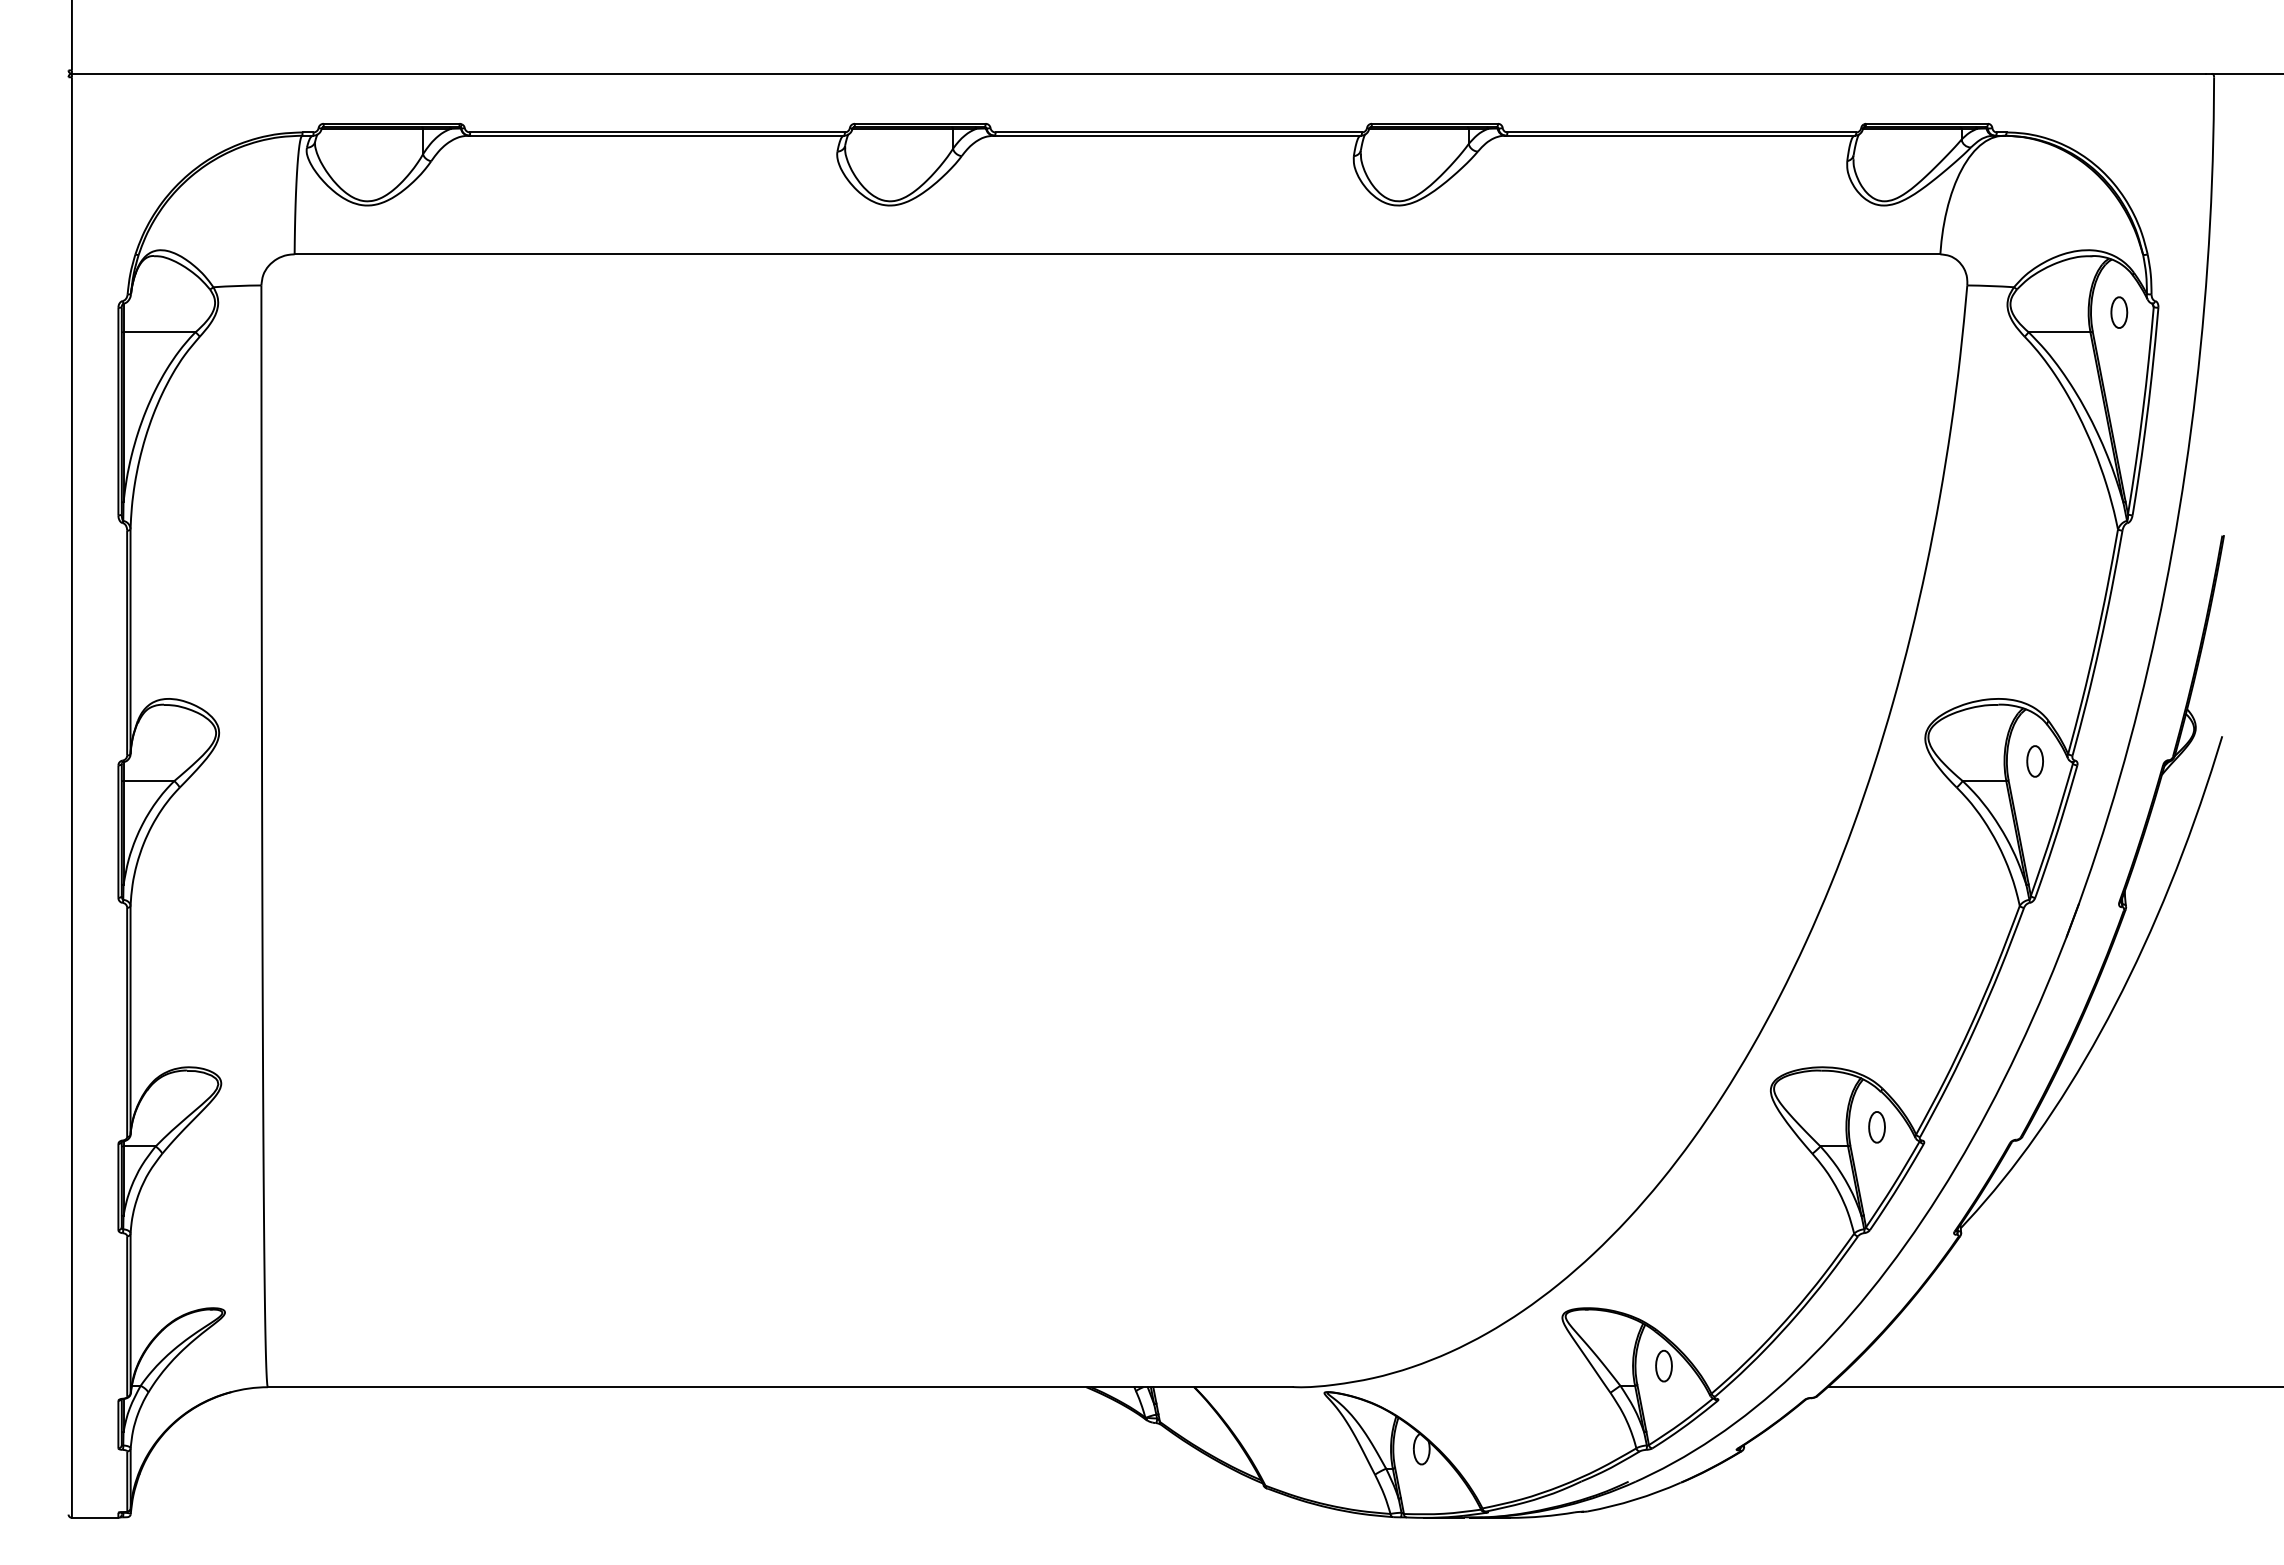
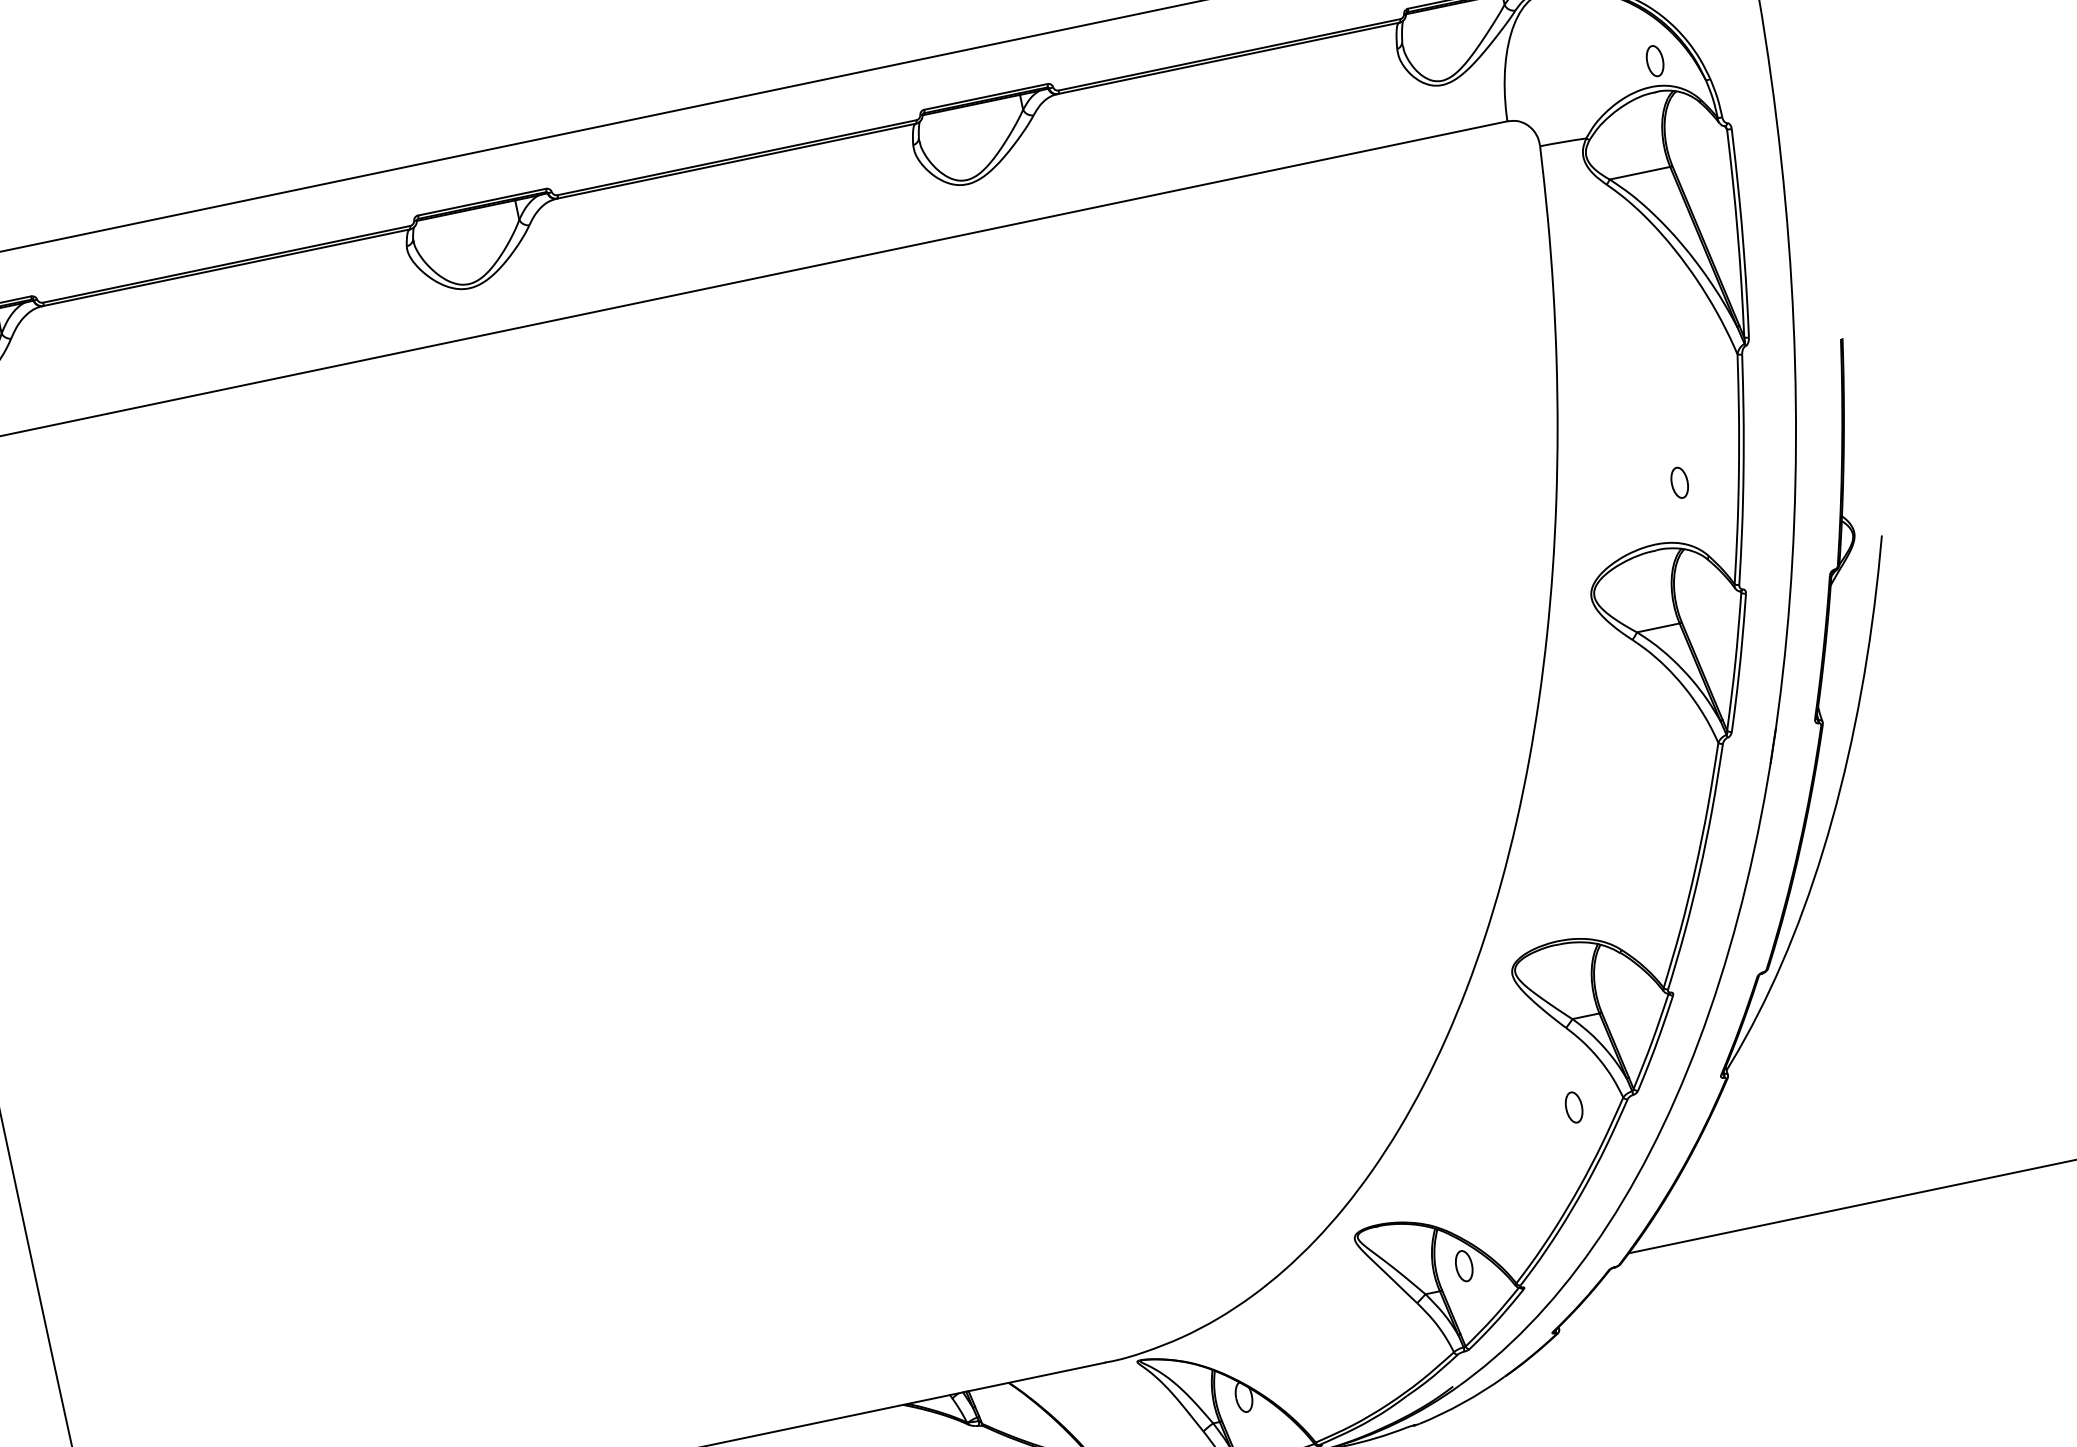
part: (2119, 312) -> (1655, 60), moved
part: (2034, 761) -> (1679, 483), moved
part: (1876, 1127) -> (1573, 1107), moved

